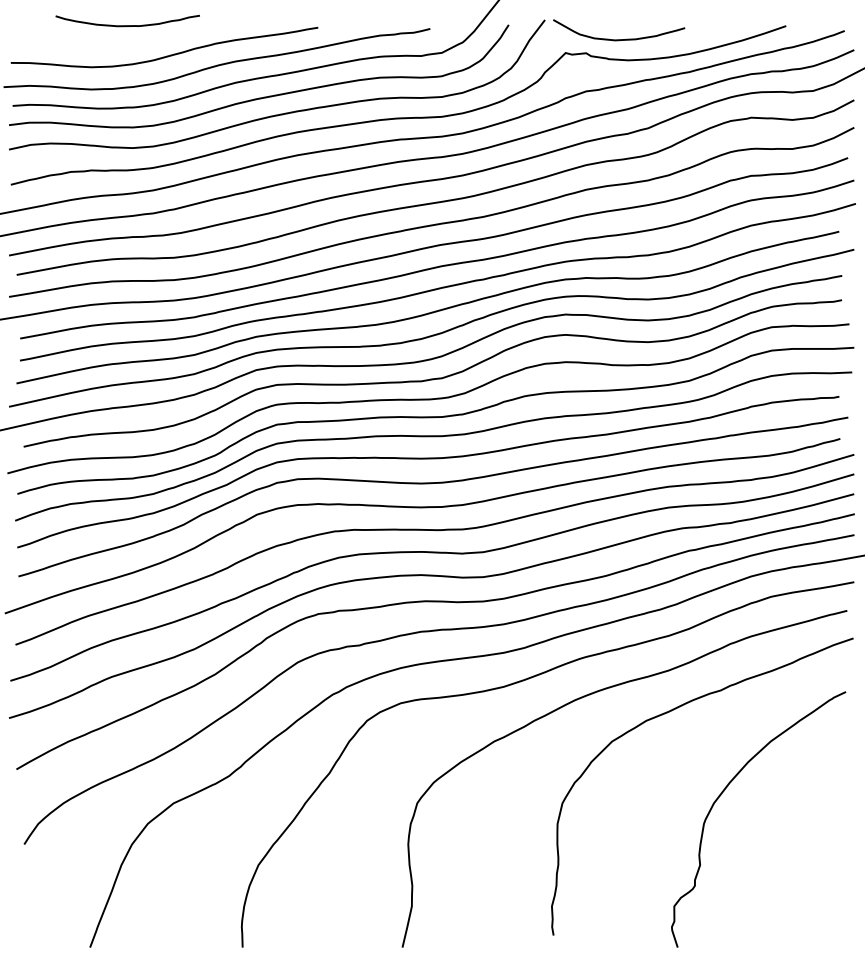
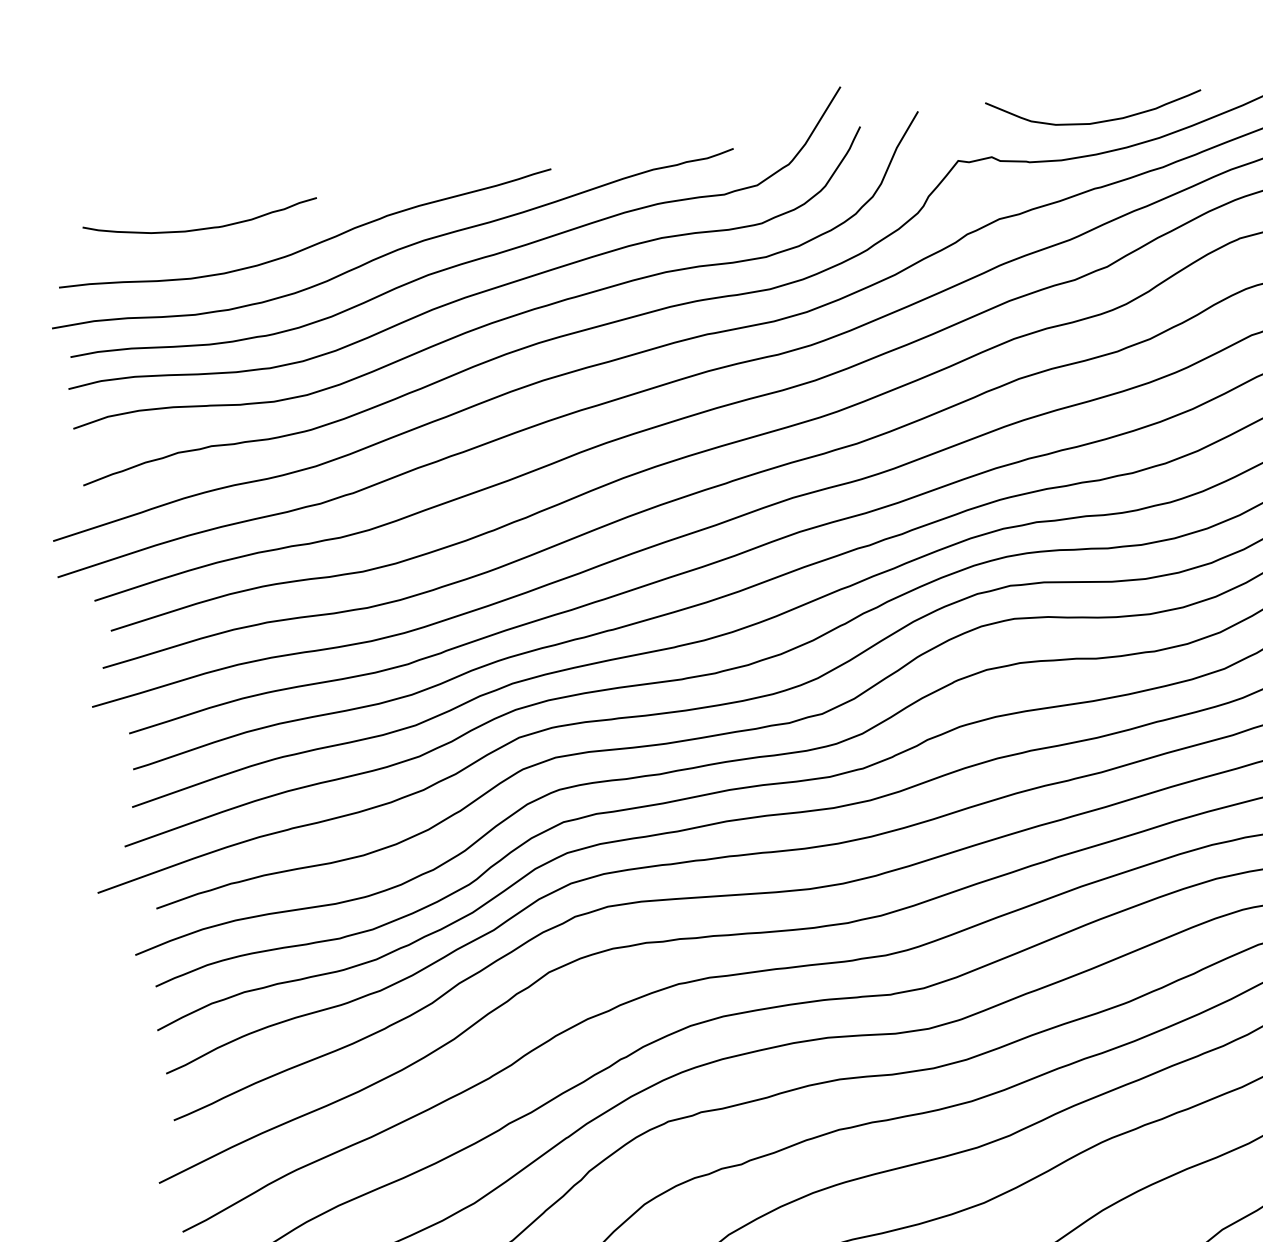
curve: (127, 25) -> (201, 228), moved
curve: (619, 39) -> (1096, 121), moved

